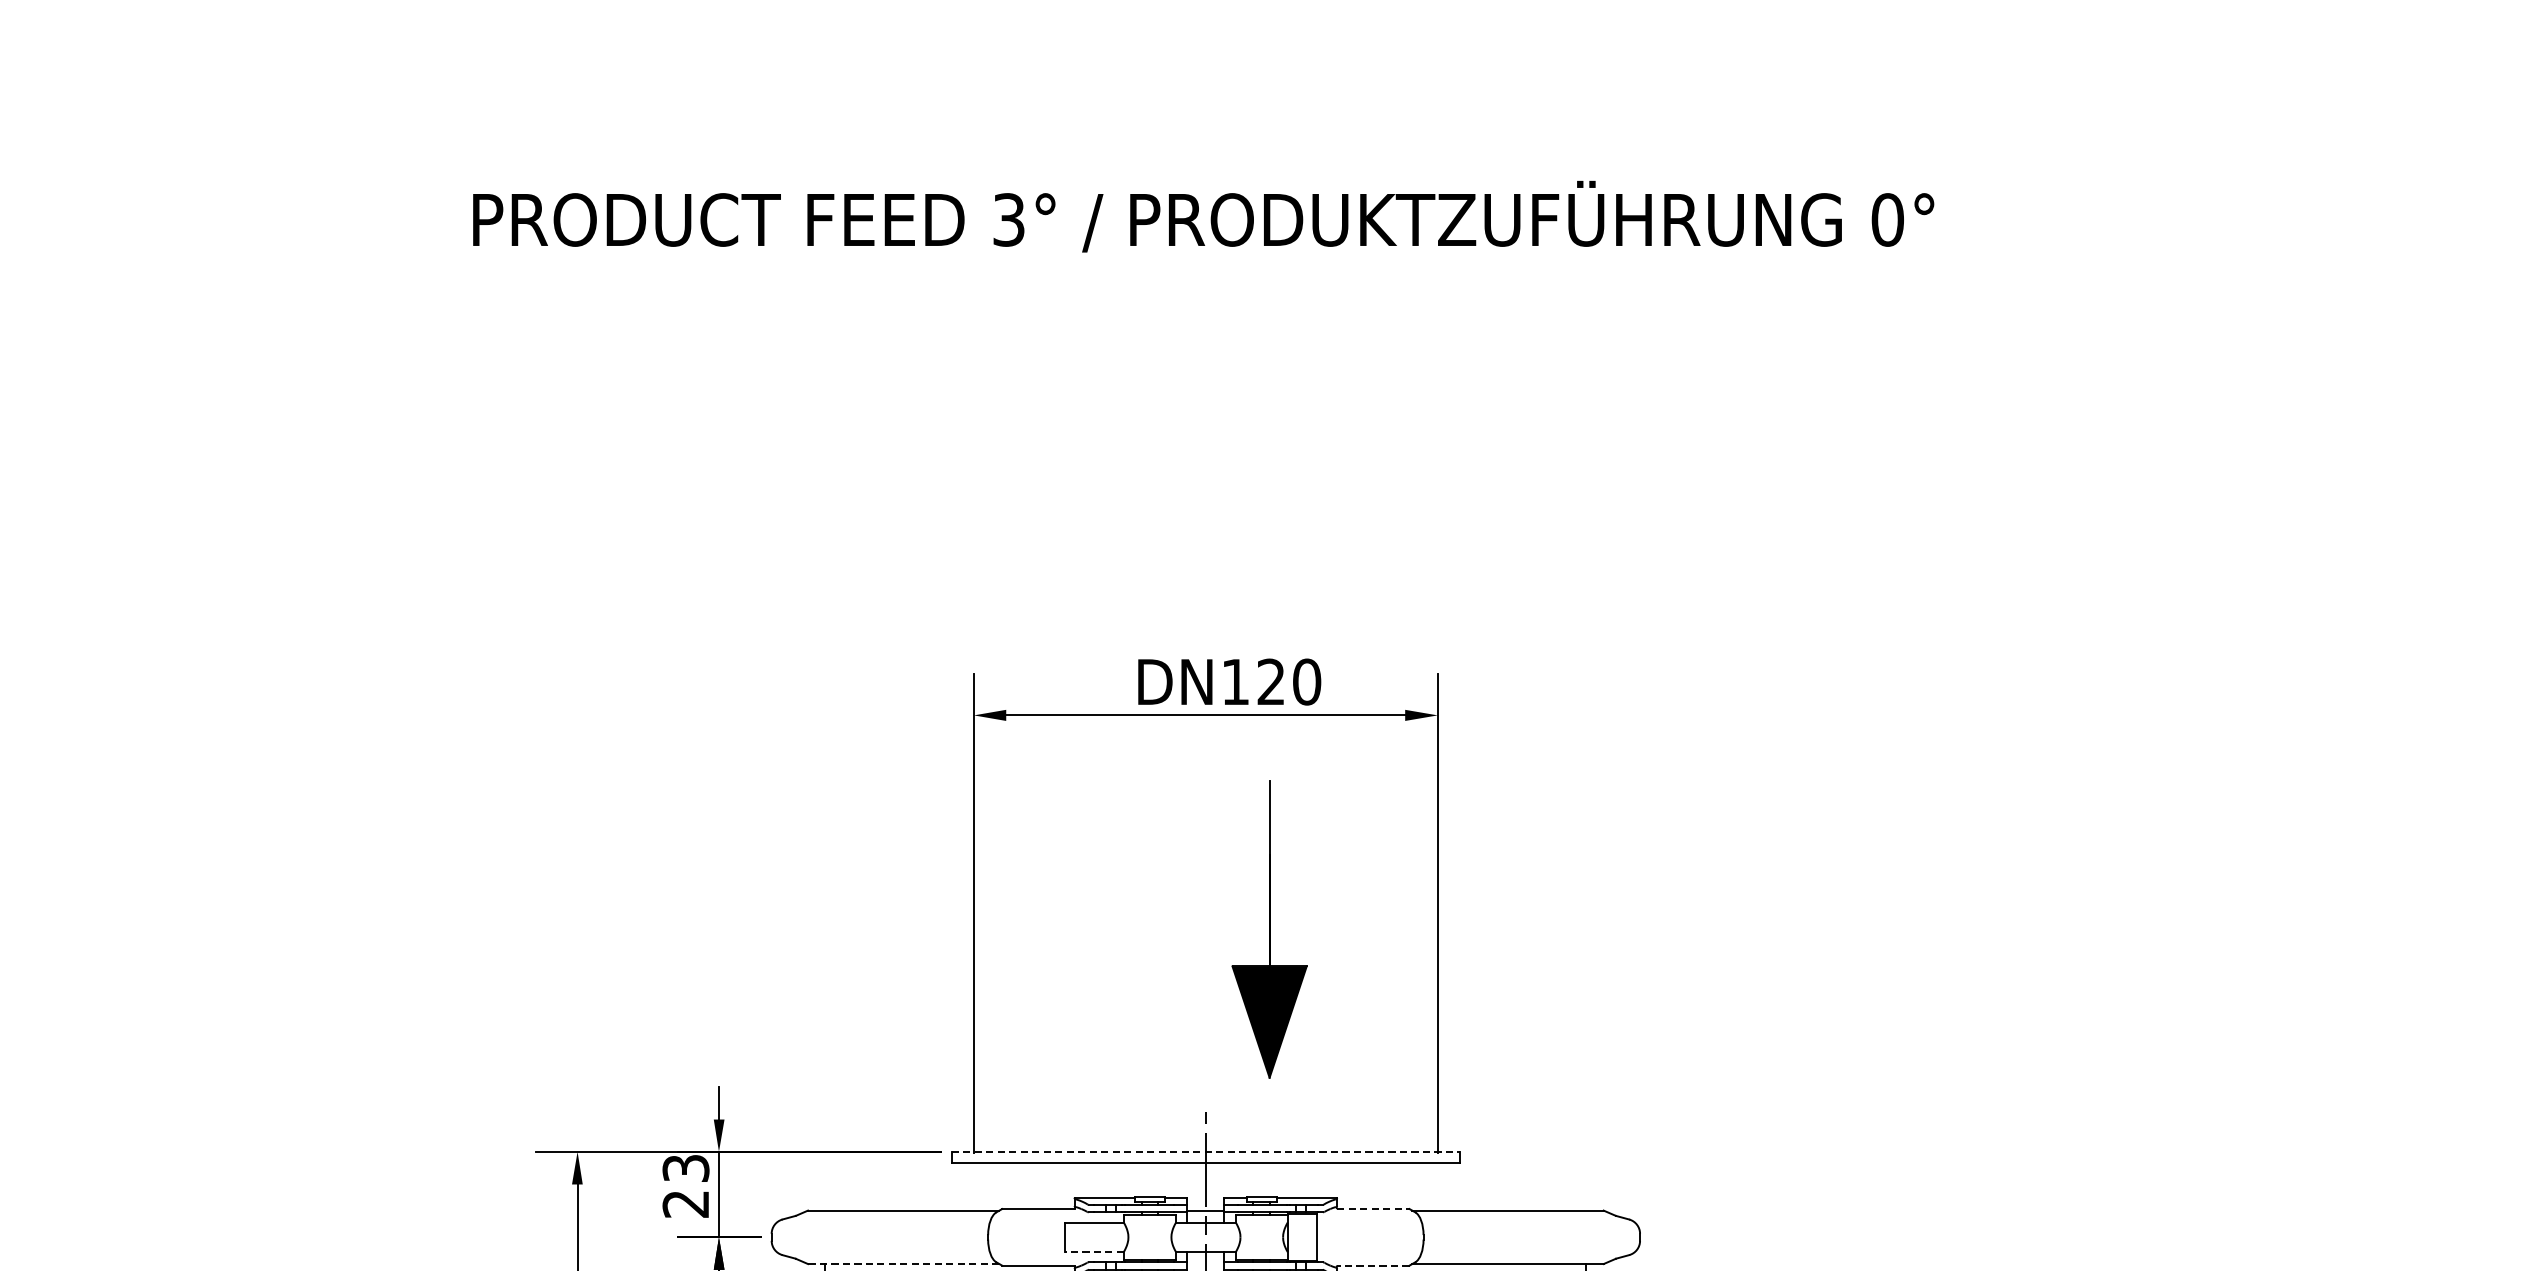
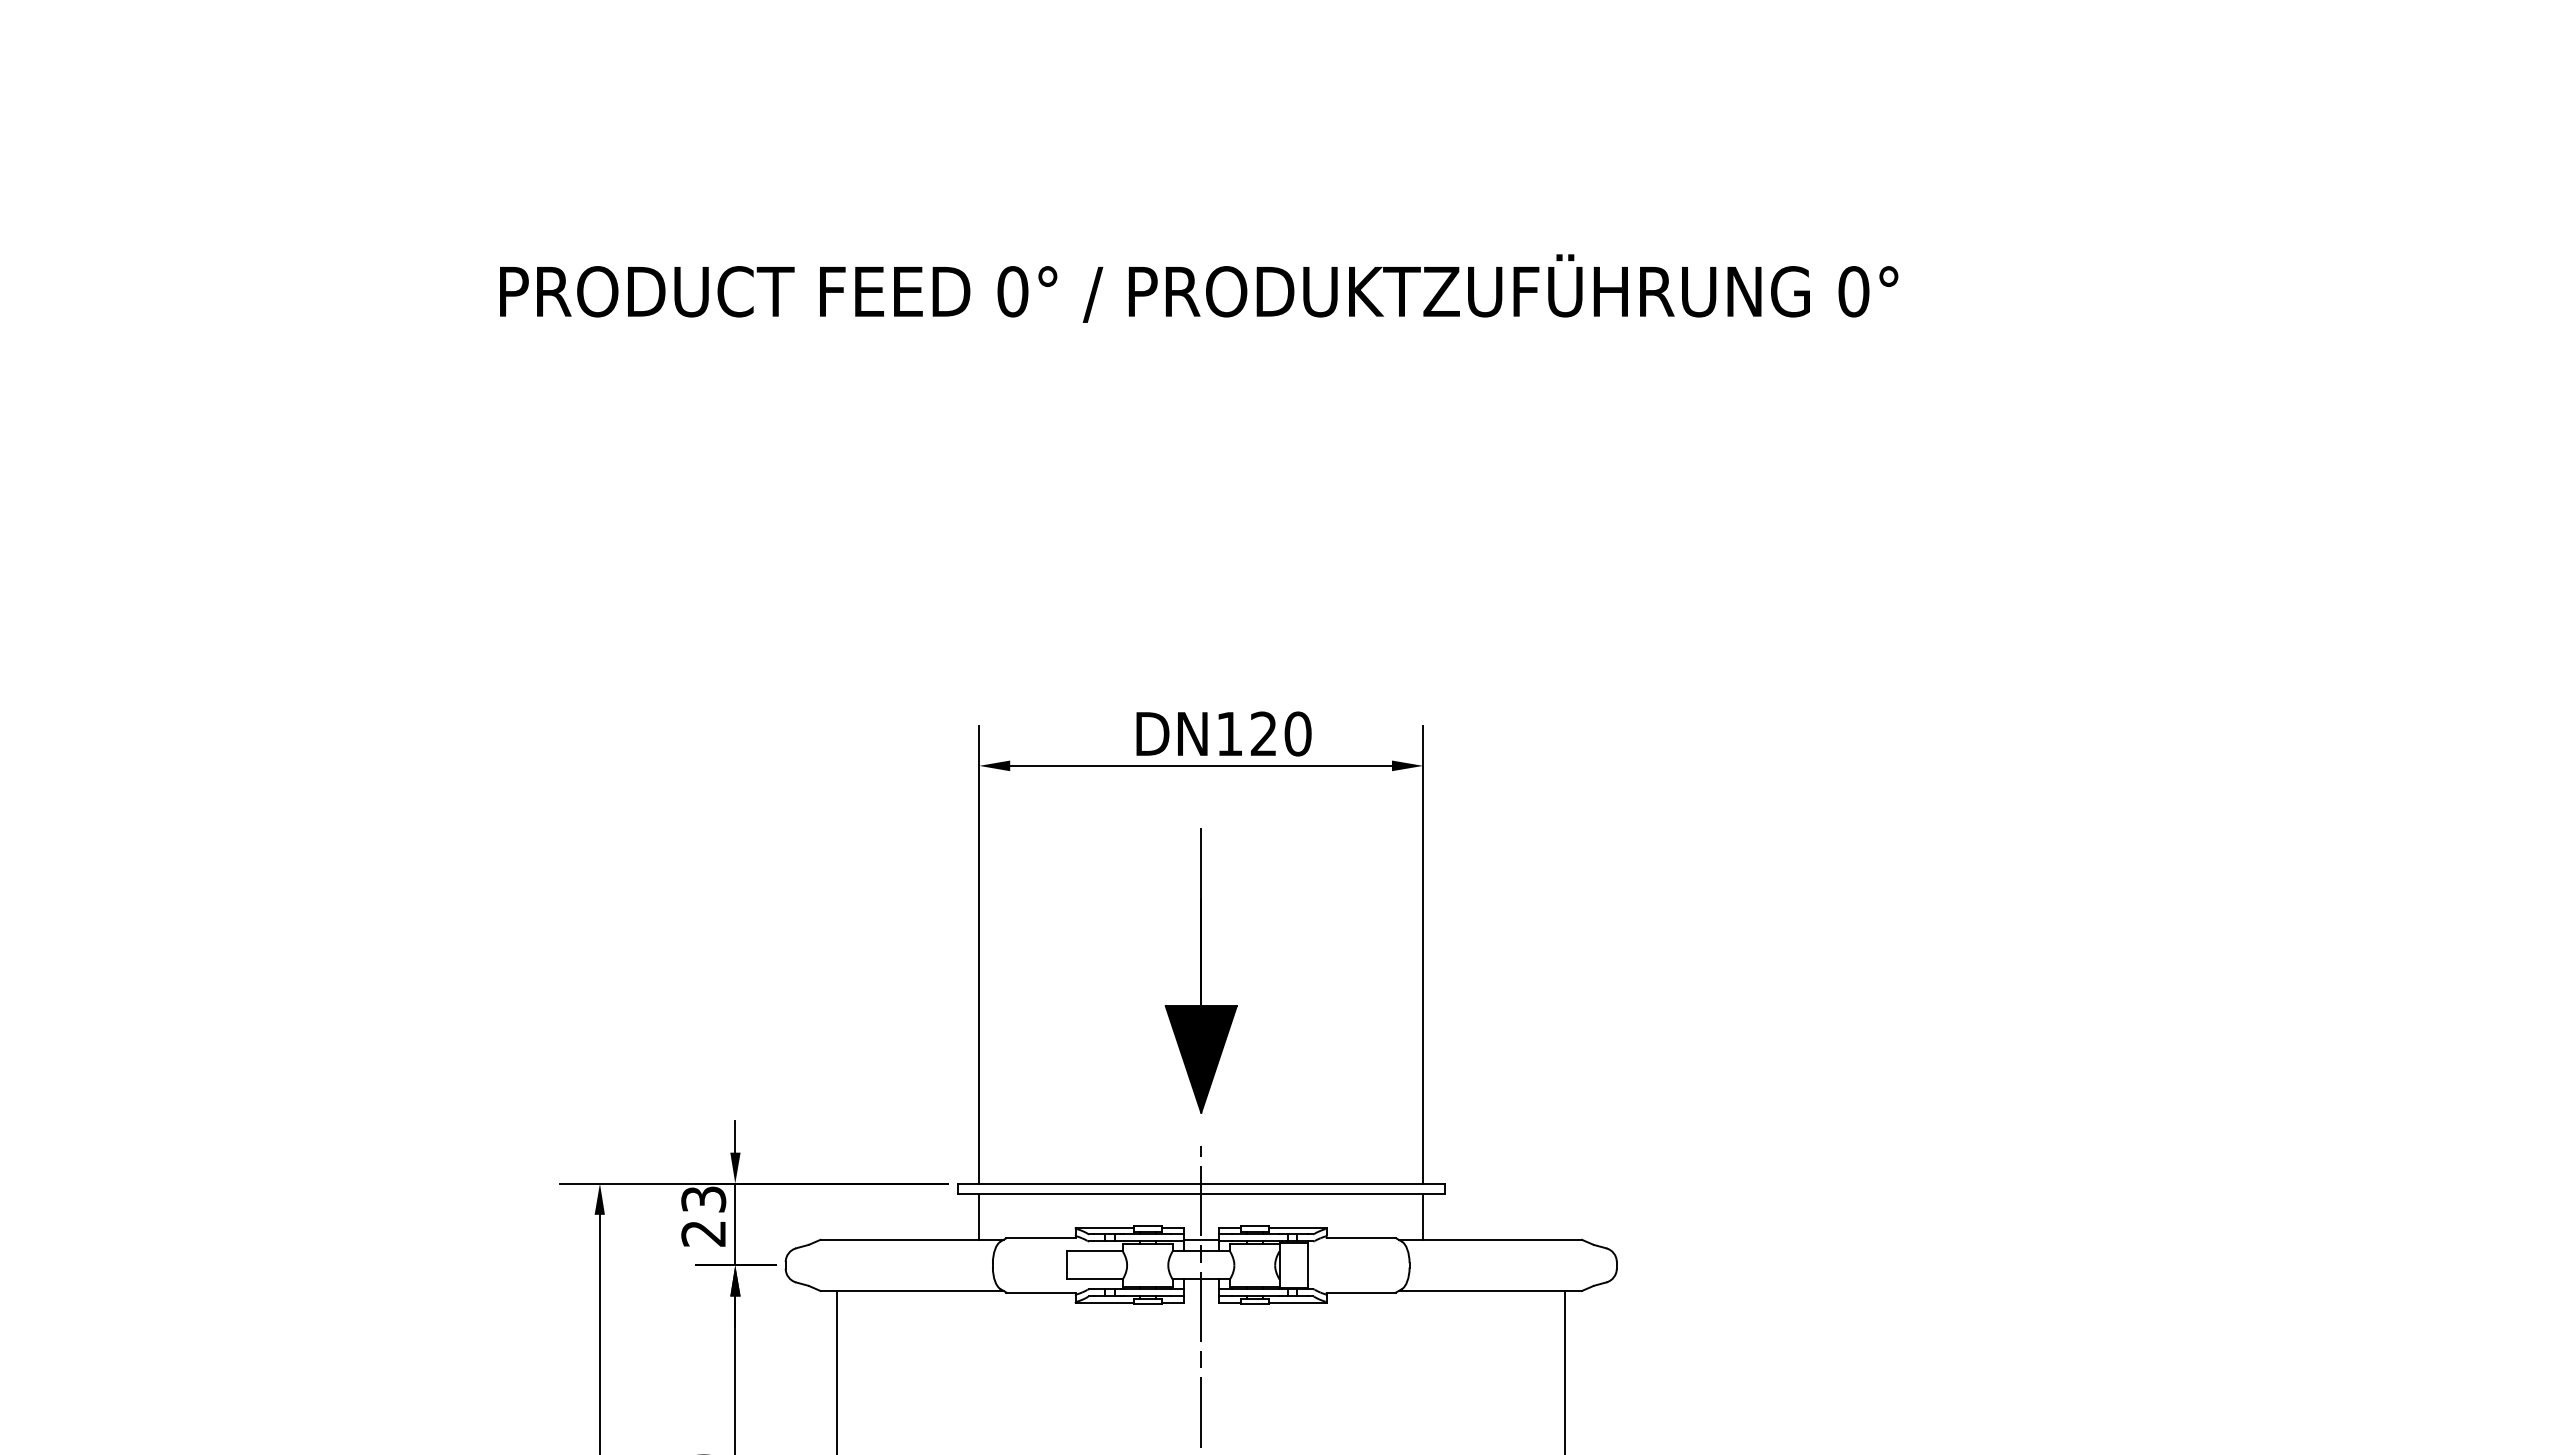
text: (1008, 219) -> (1012, 291), 3° -> 0°
part: (1268, 929) -> (1200, 970), moved
line: (1206, 1151) -> (1201, 1183), dashed -> solid
line: (974, 1186) -> (979, 1216), added
line: (1438, 1186) -> (1423, 1216), added
line: (1373, 1209) -> (1361, 1238), dashed -> solid
line: (1094, 1252) -> (1094, 1279), dashed -> solid
line: (904, 1263) -> (912, 1290), dashed -> solid
line: (1373, 1265) -> (1361, 1292), dashed -> solid

